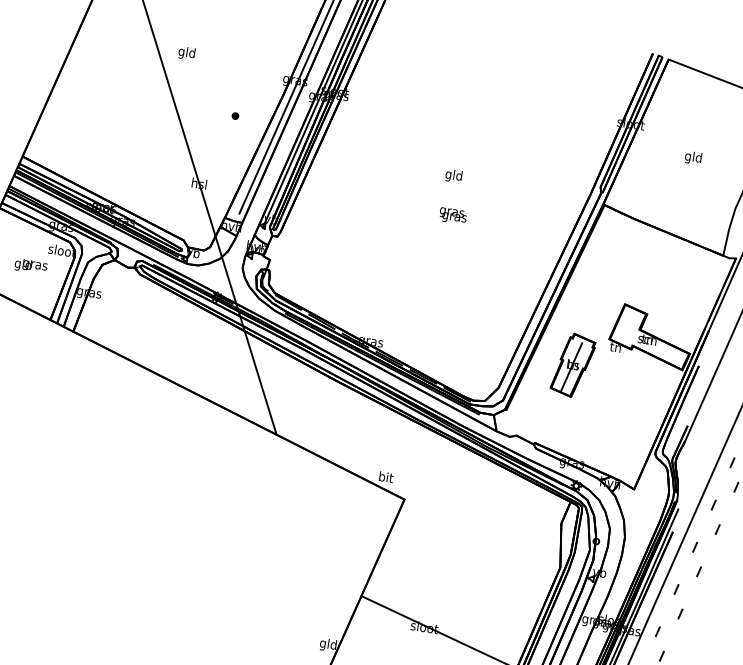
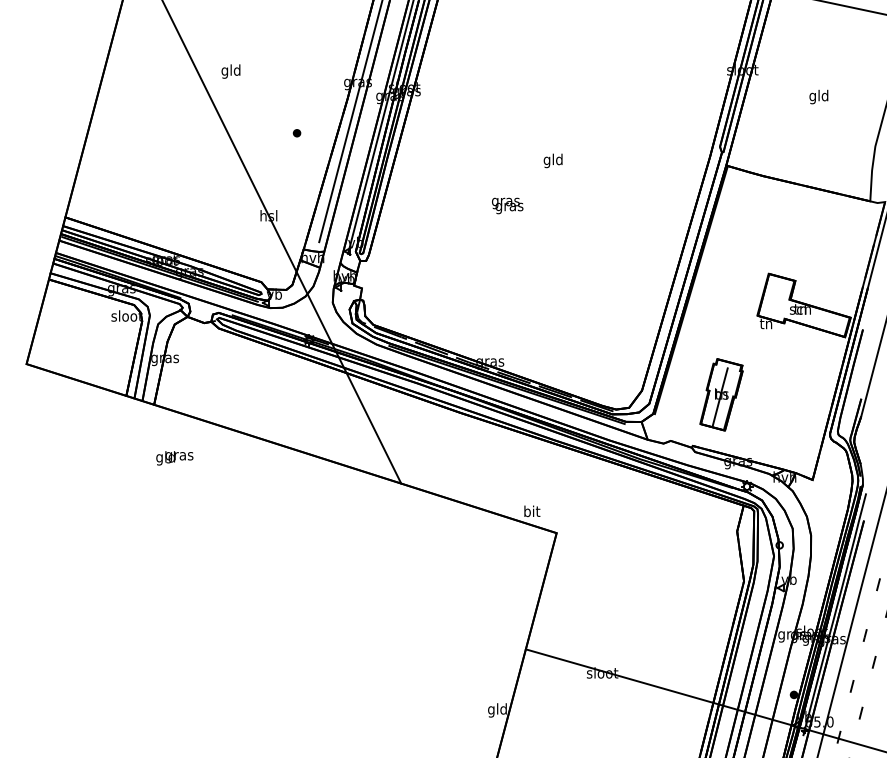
text: (453, 215) -> (507, 205), moved
text: (30, 266) -> (174, 458), moved
part: (573, 365) -> (721, 394), moved

